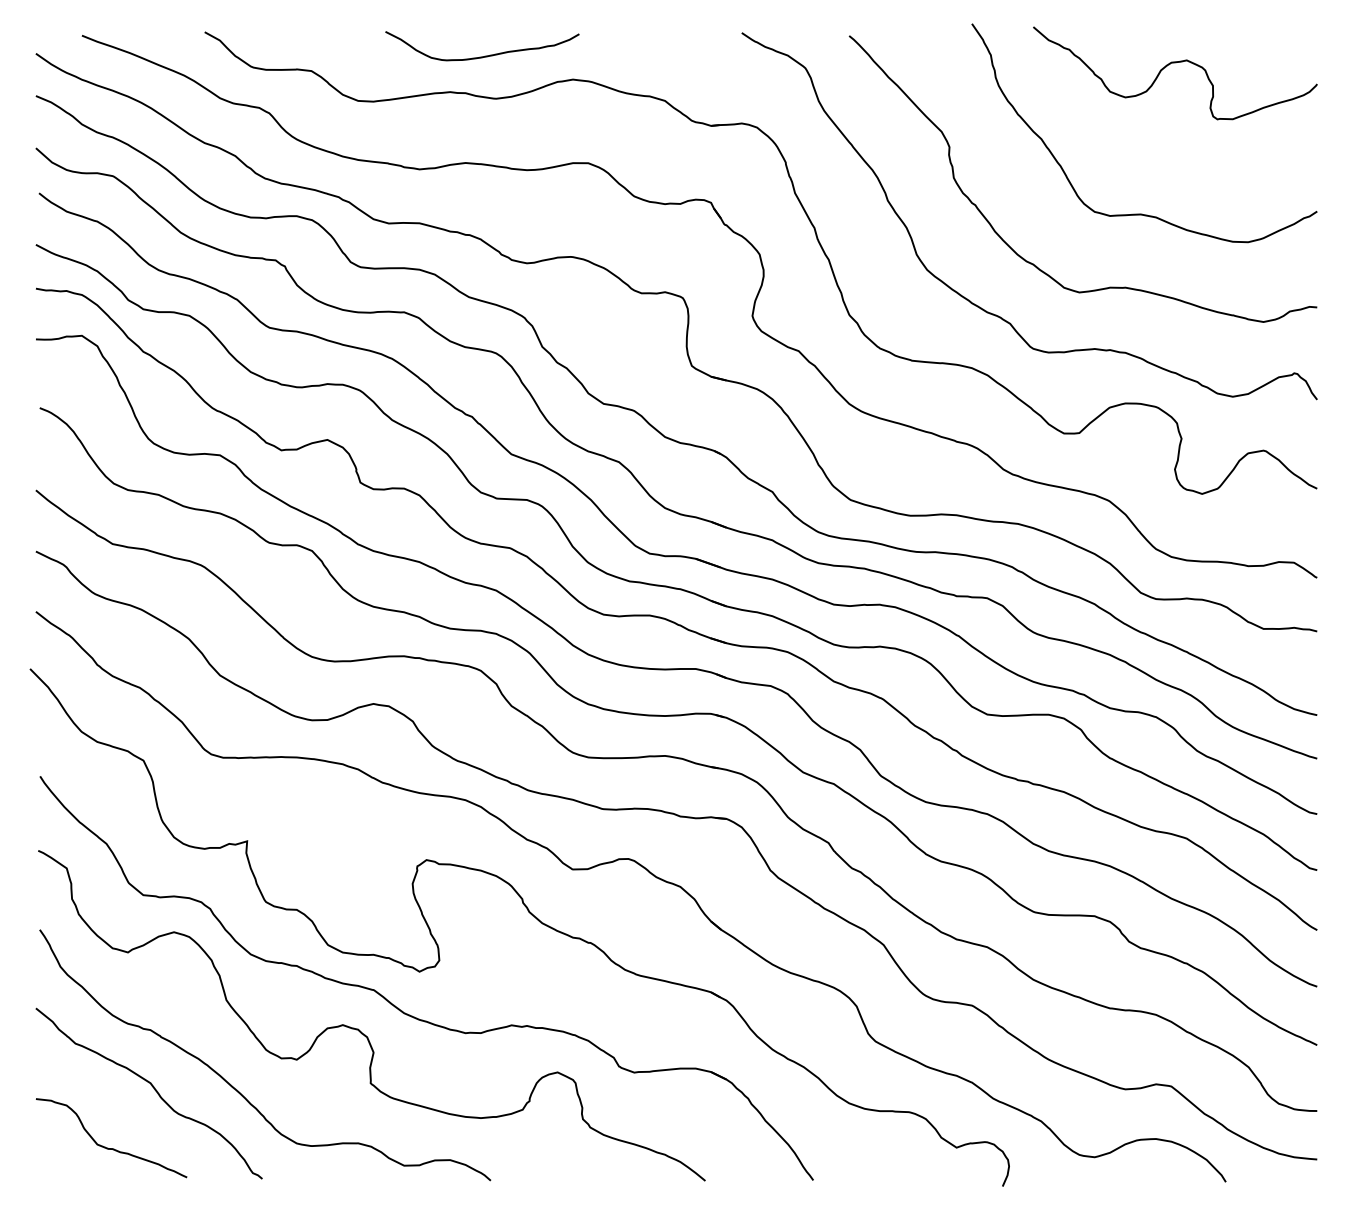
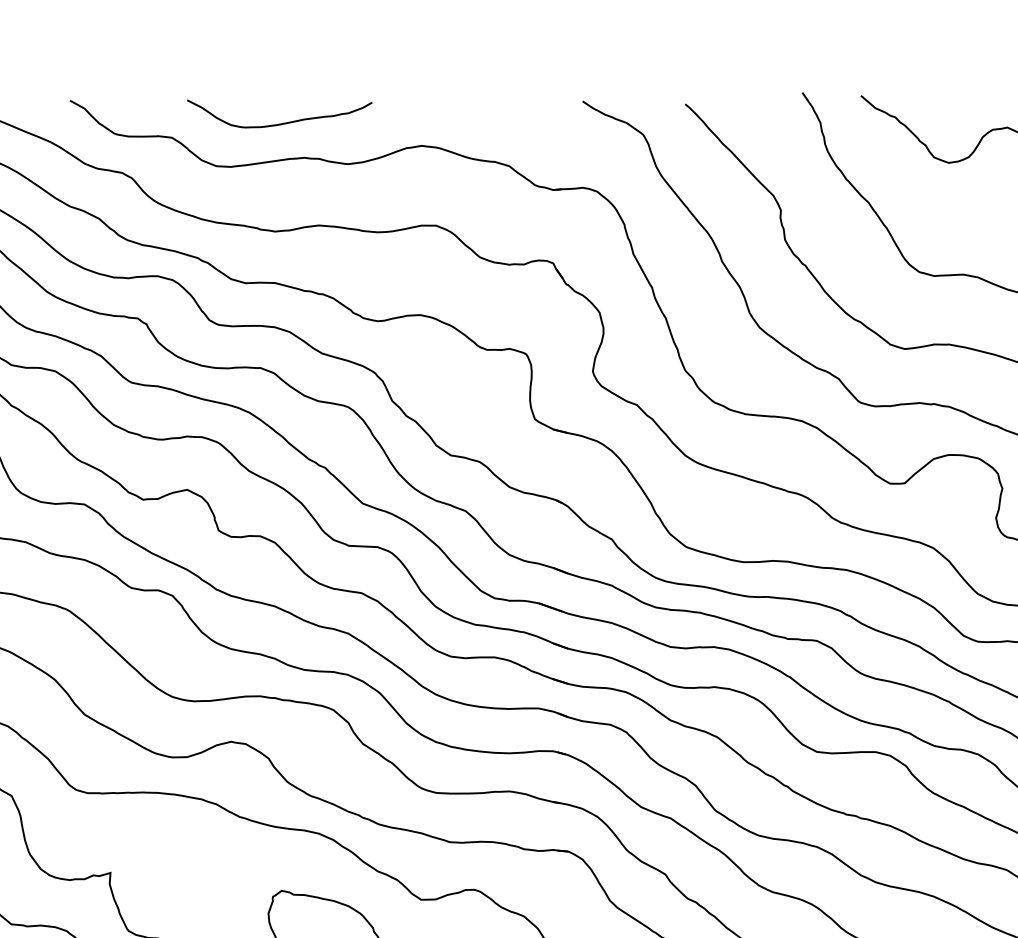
curve: (485, 55) -> (282, 122), moved

